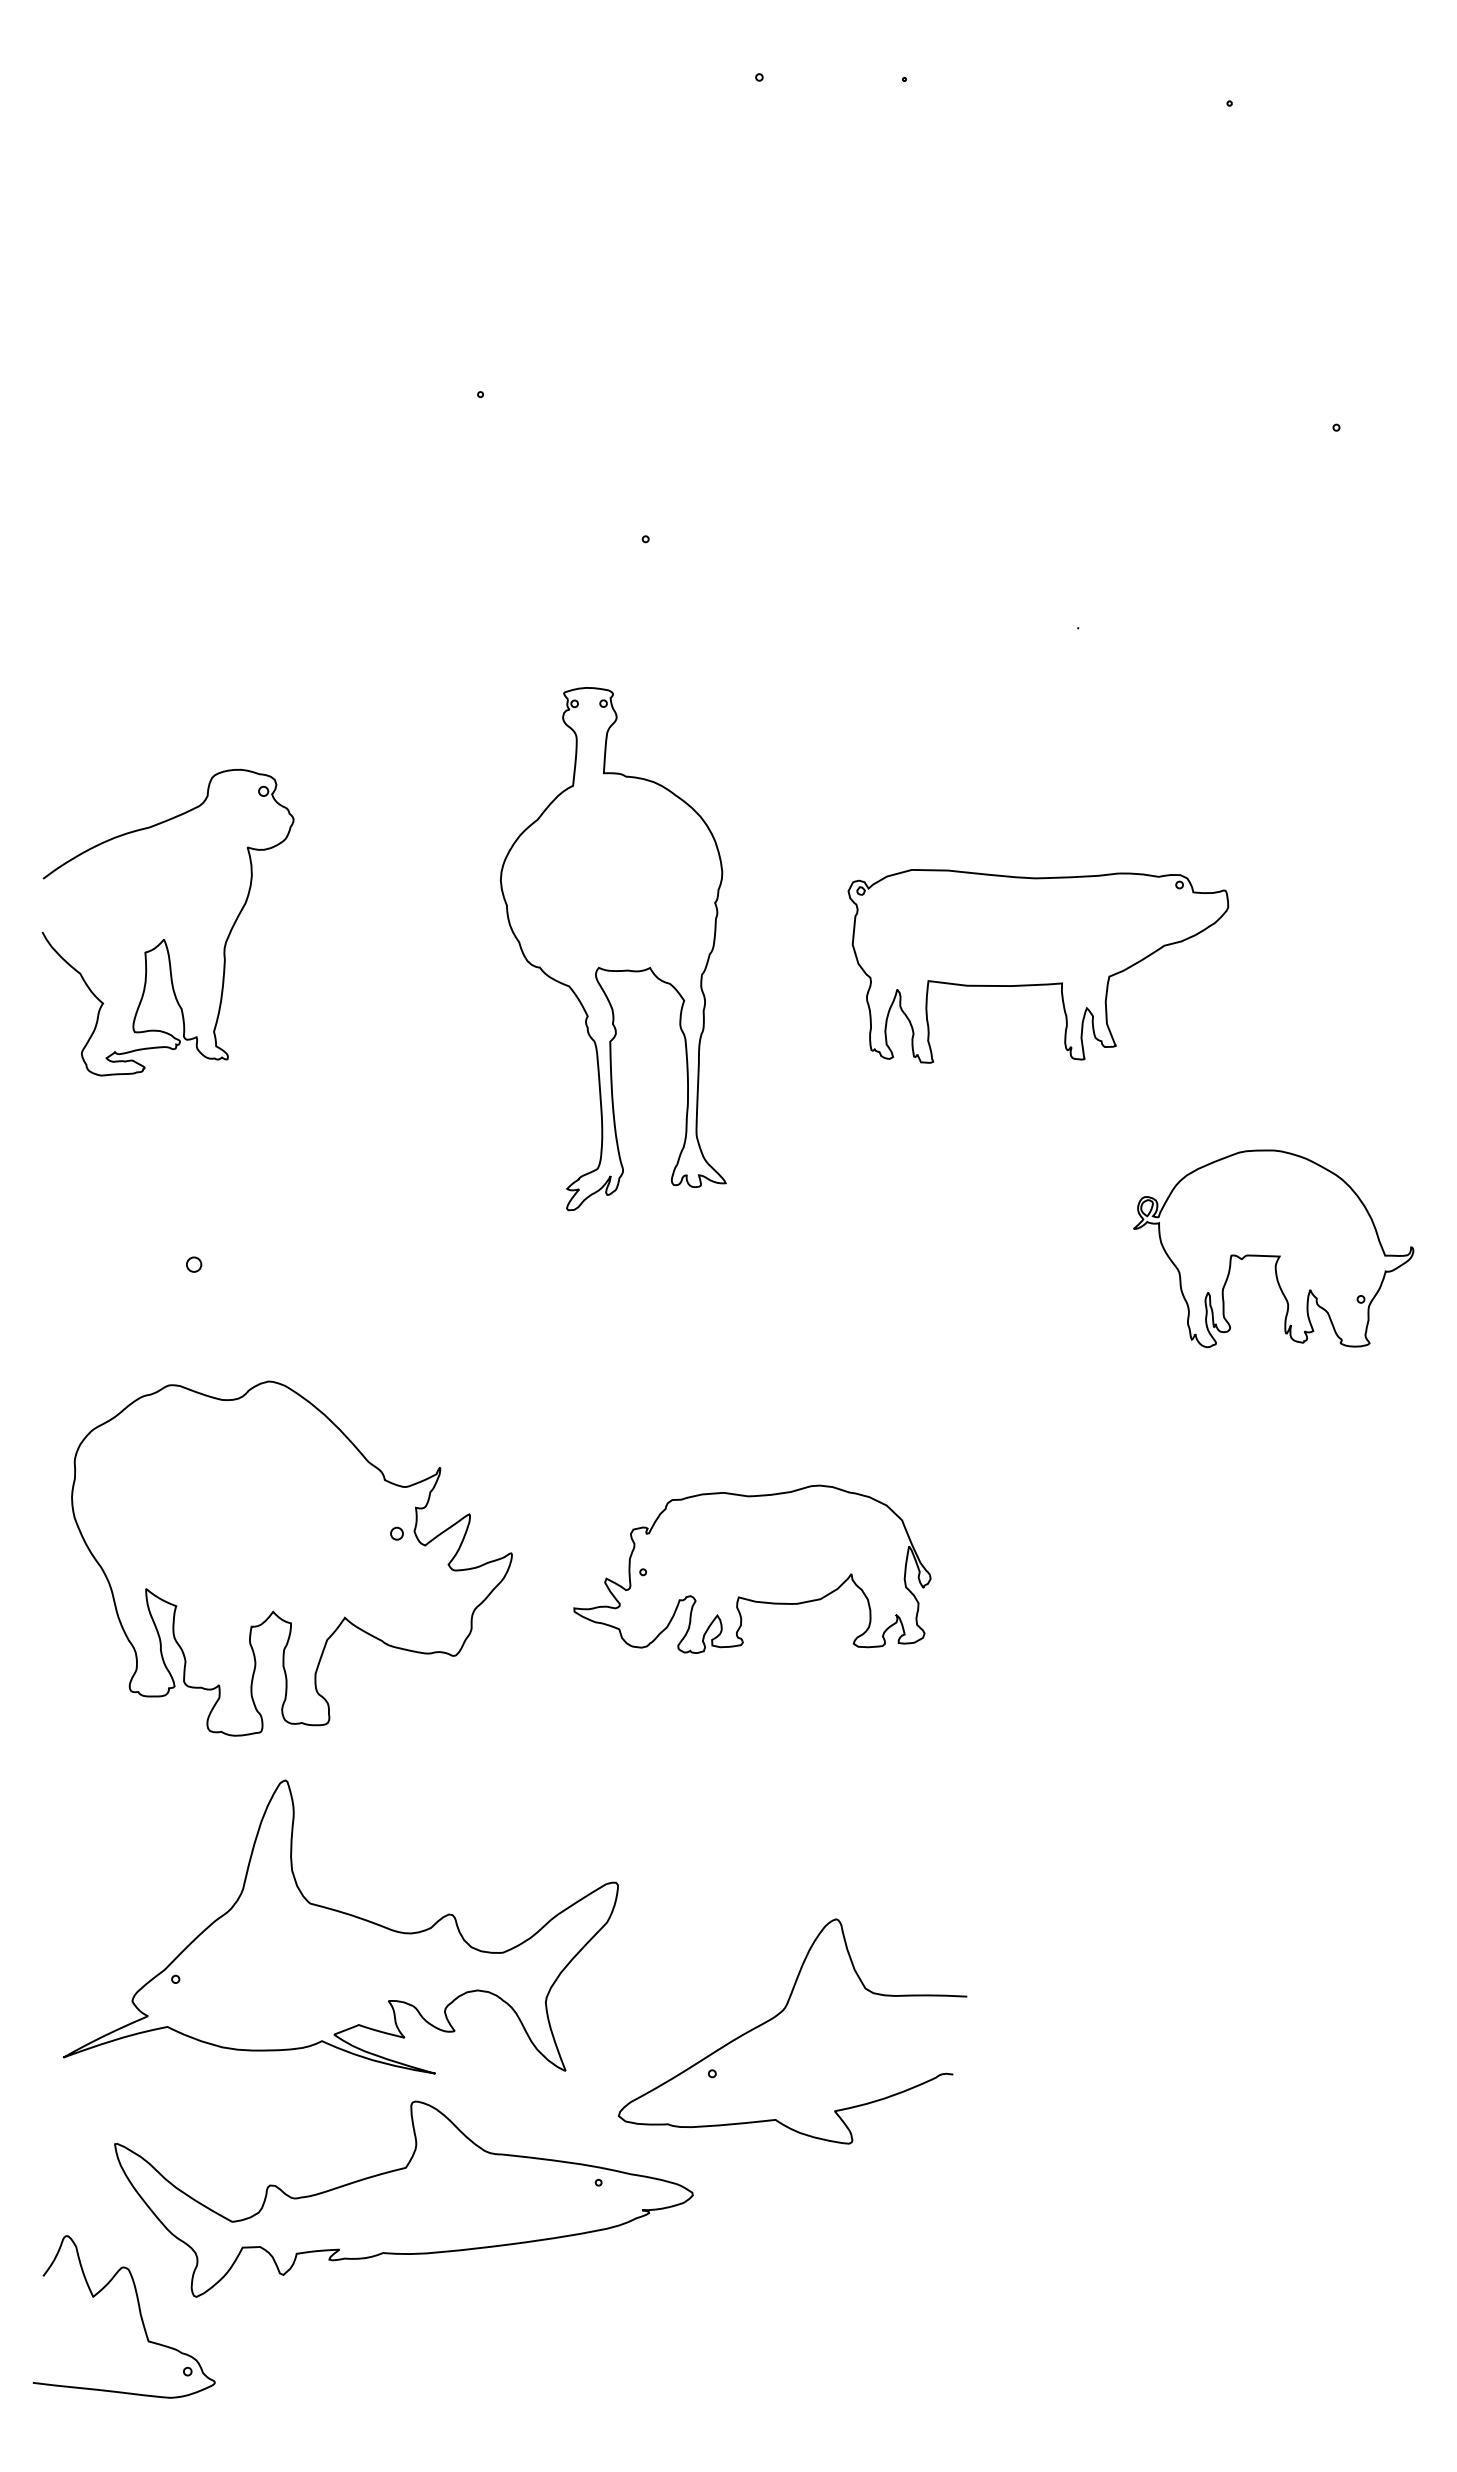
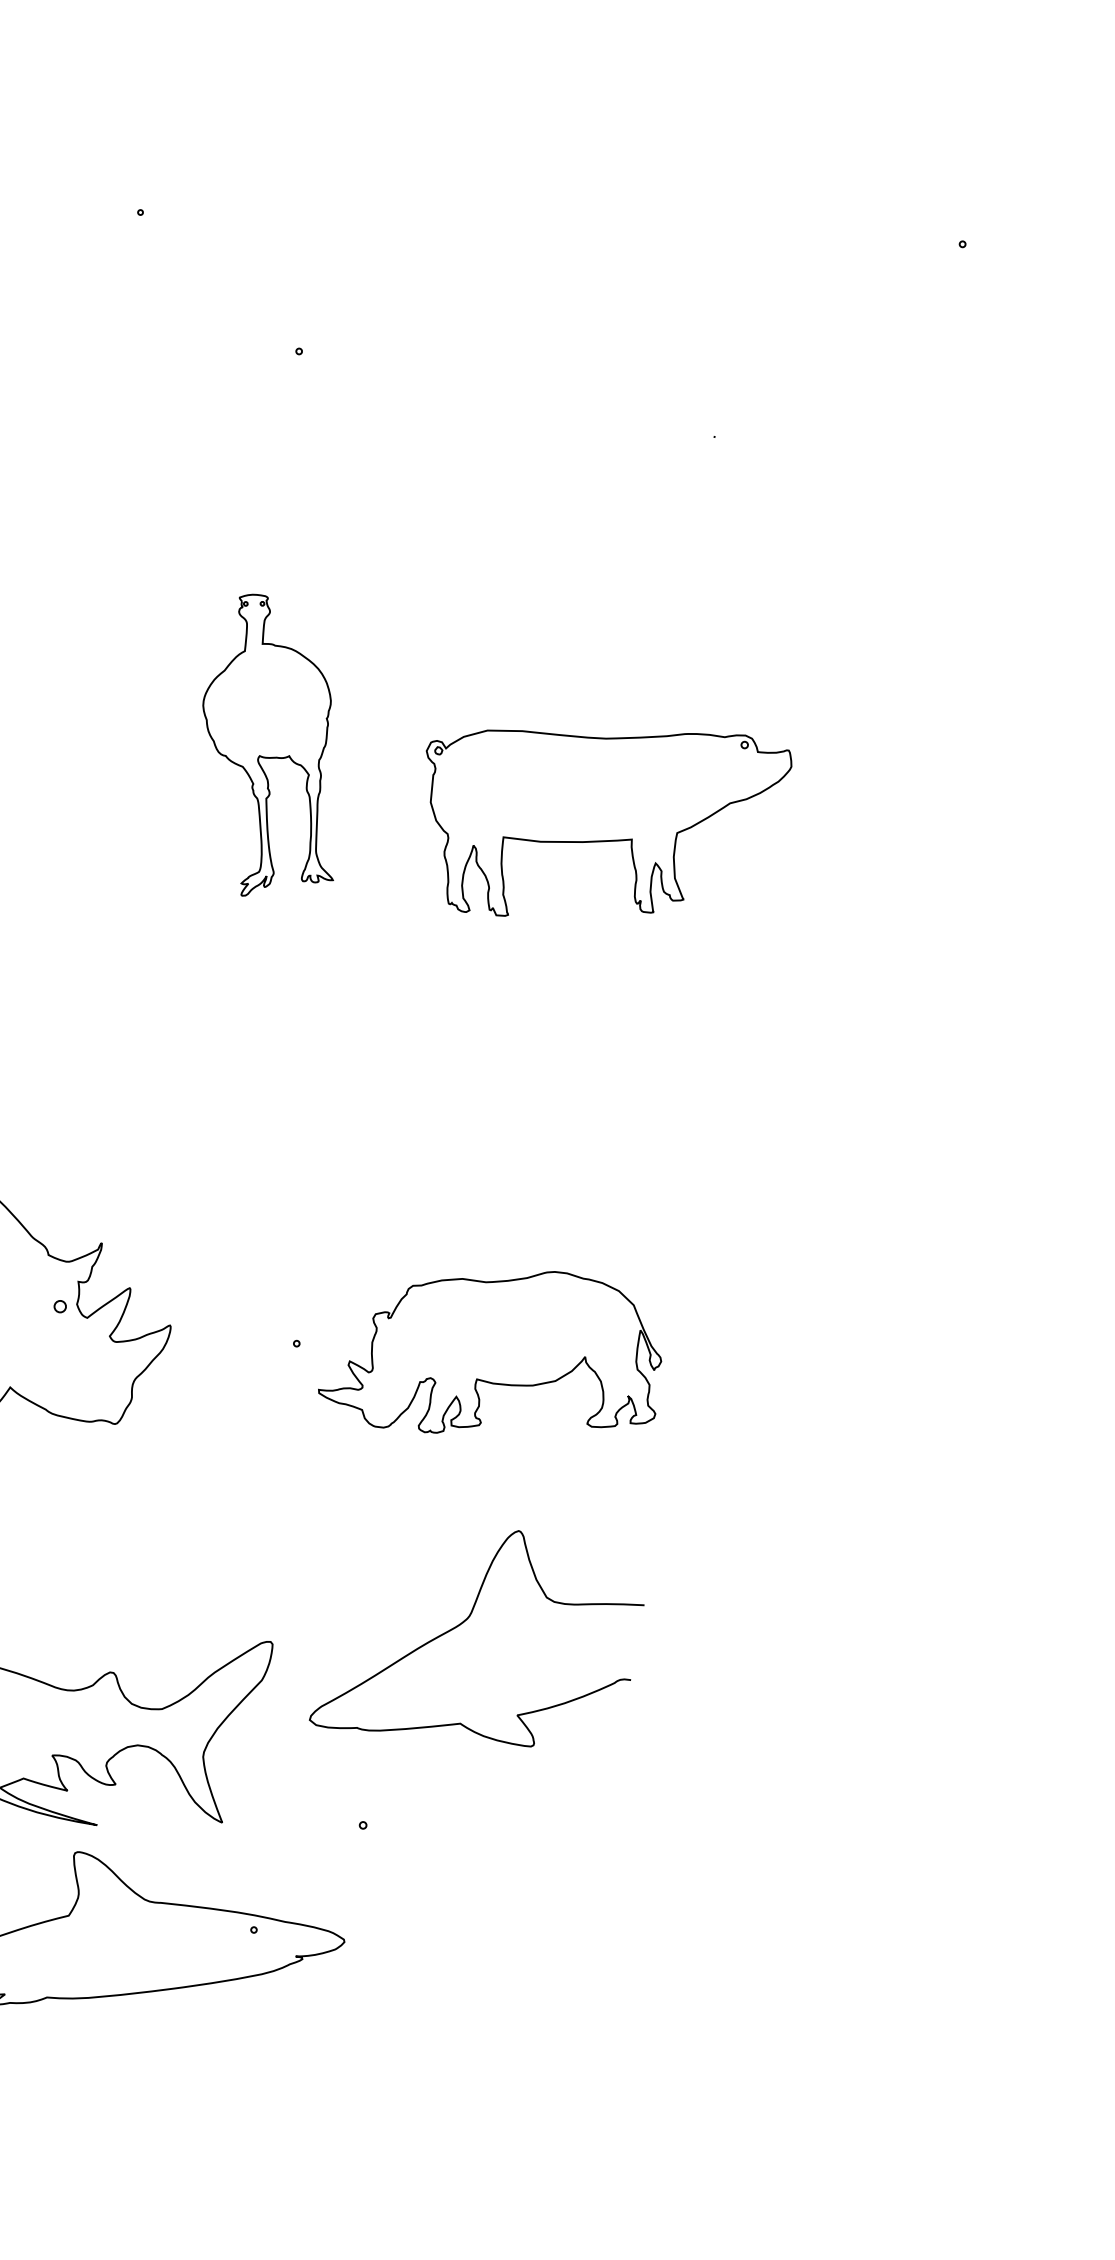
part: (613, 949) -> (268, 745), size x0.6
part: (1038, 966) -> (609, 823), moved
part: (1273, 1248) -> (902, 1032), removed
part: (752, 1568) -> (490, 1351), moved
curve: (781, 2013) -> (466, 1621), moved

